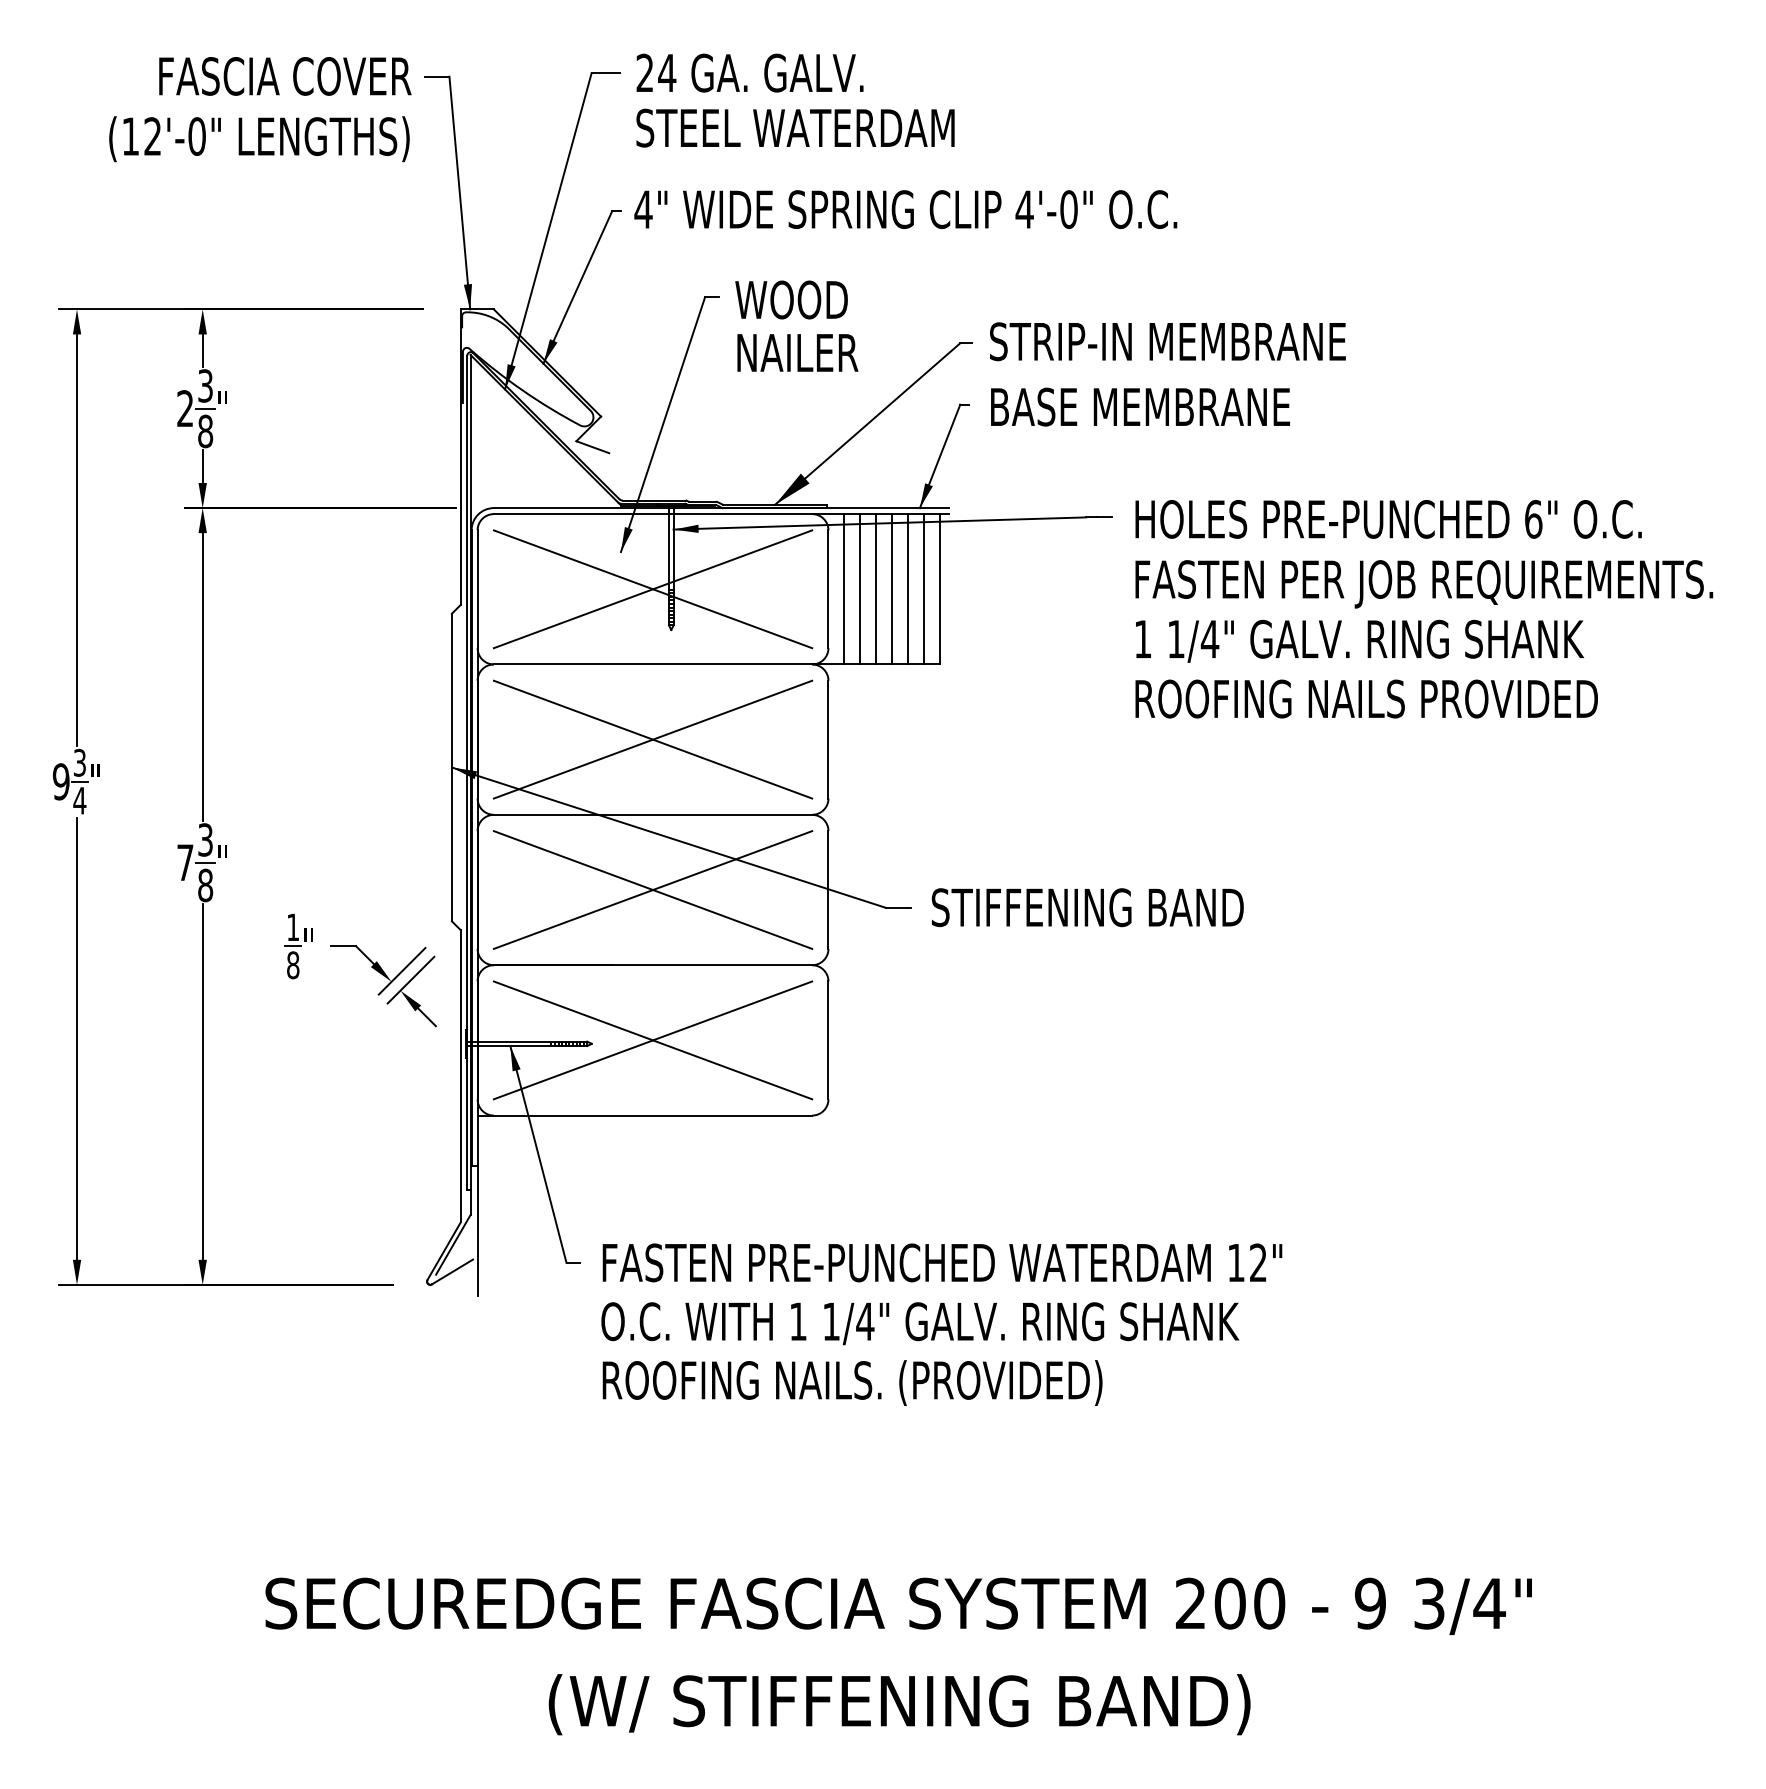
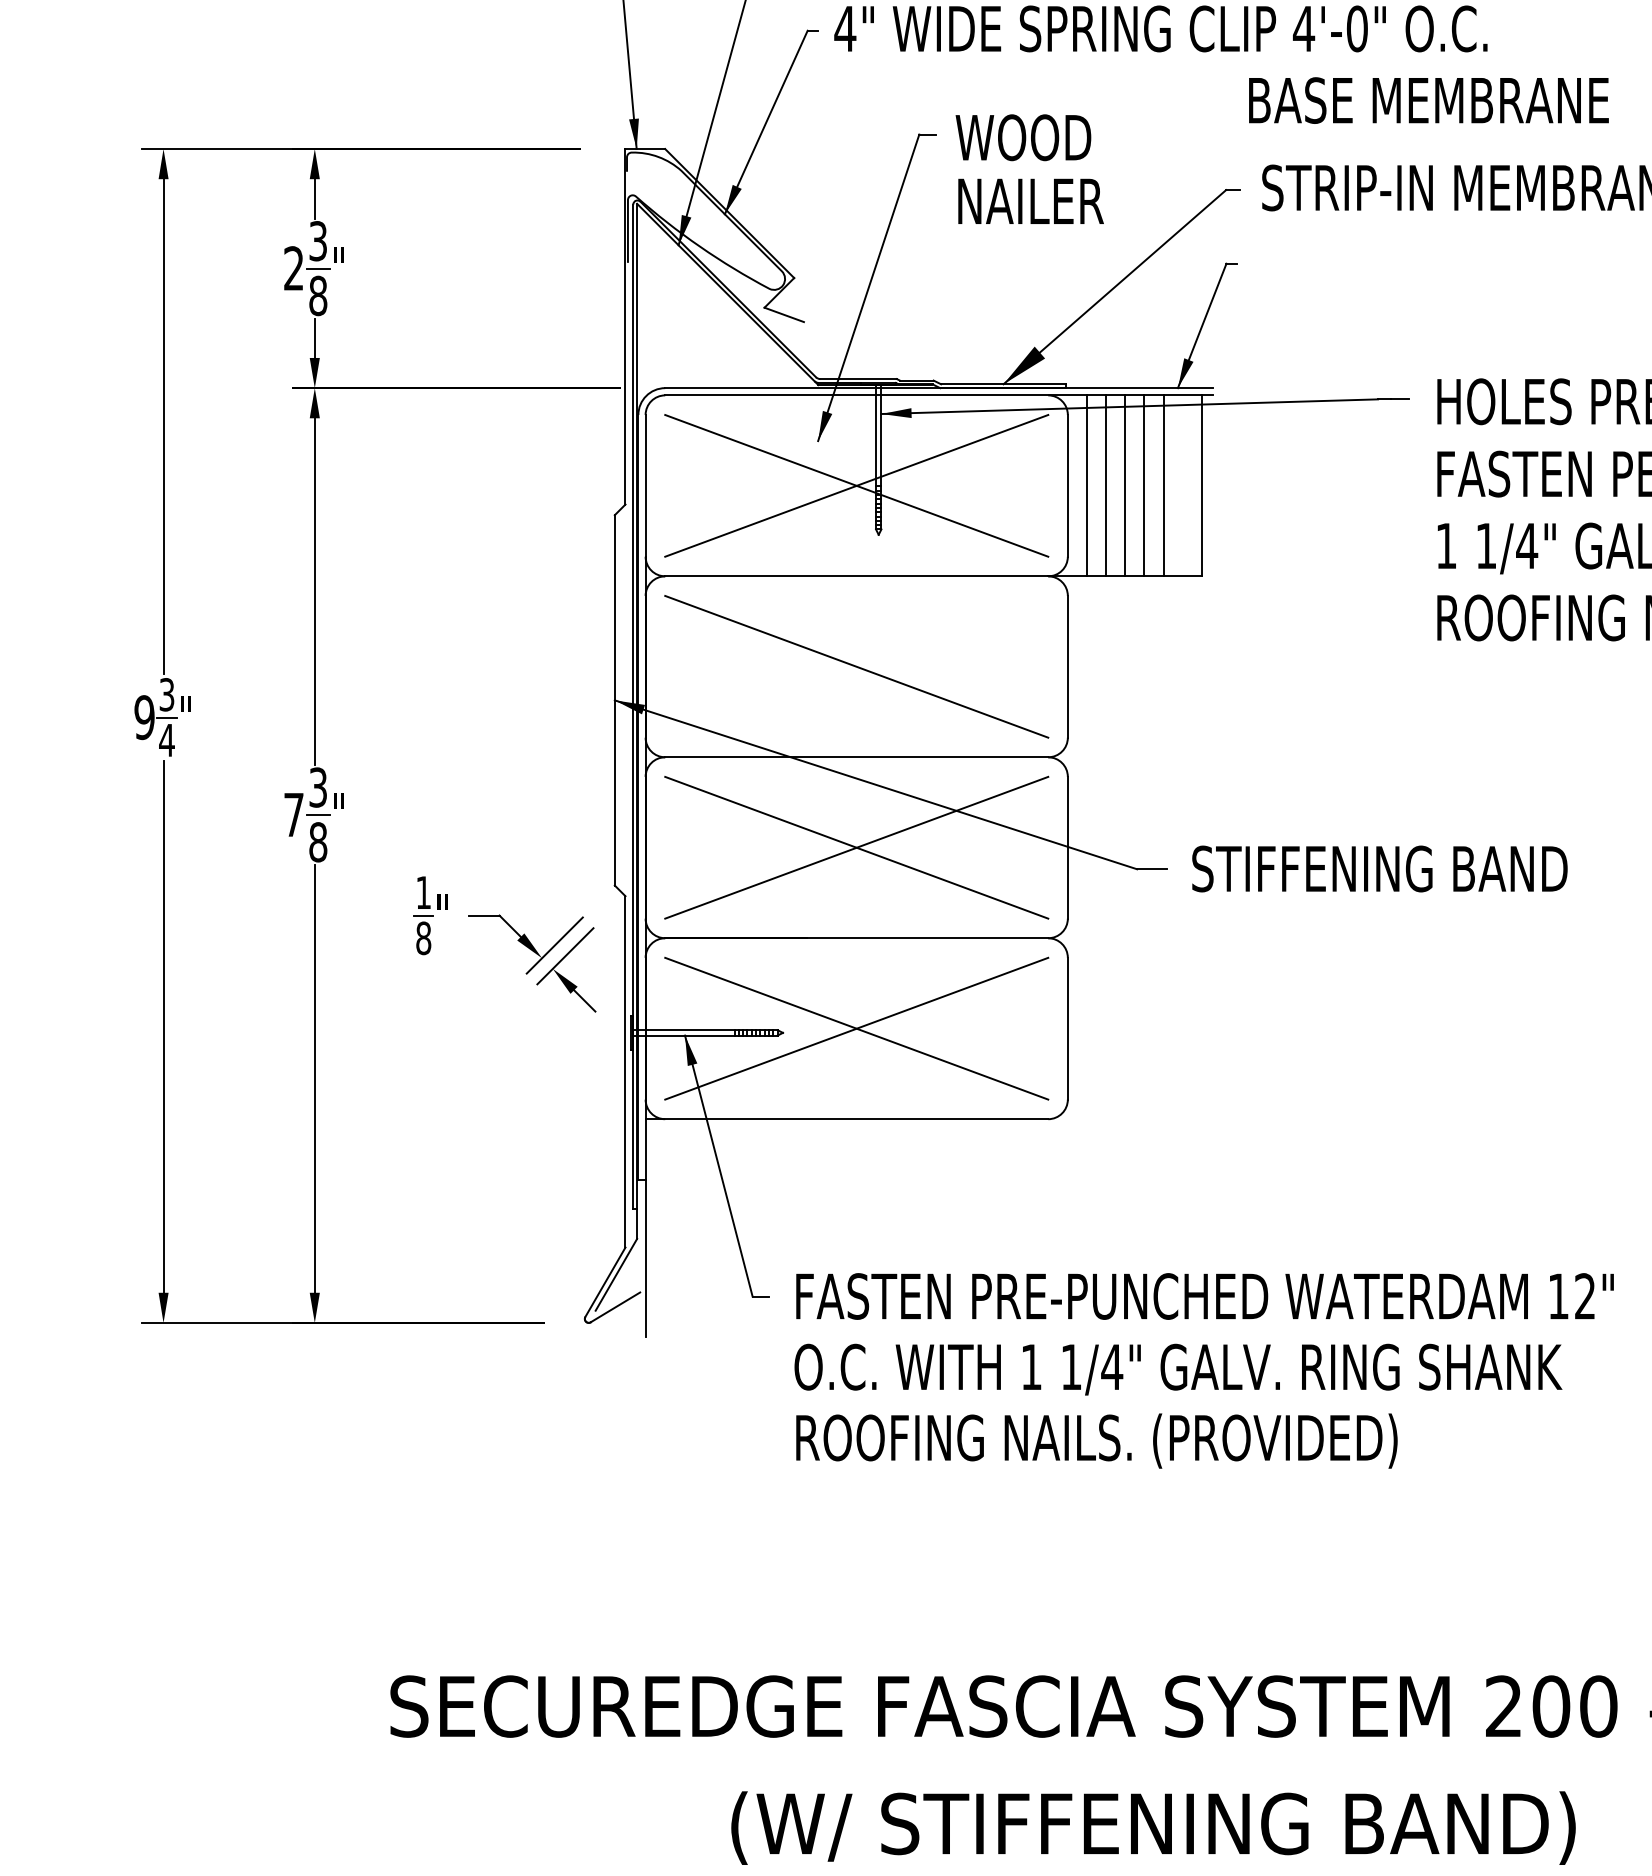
text: (1140, 406) -> (1428, 99), moved
line: (923, 589) -> (1182, 486), removed
line: (652, 739) -> (856, 666), removed

